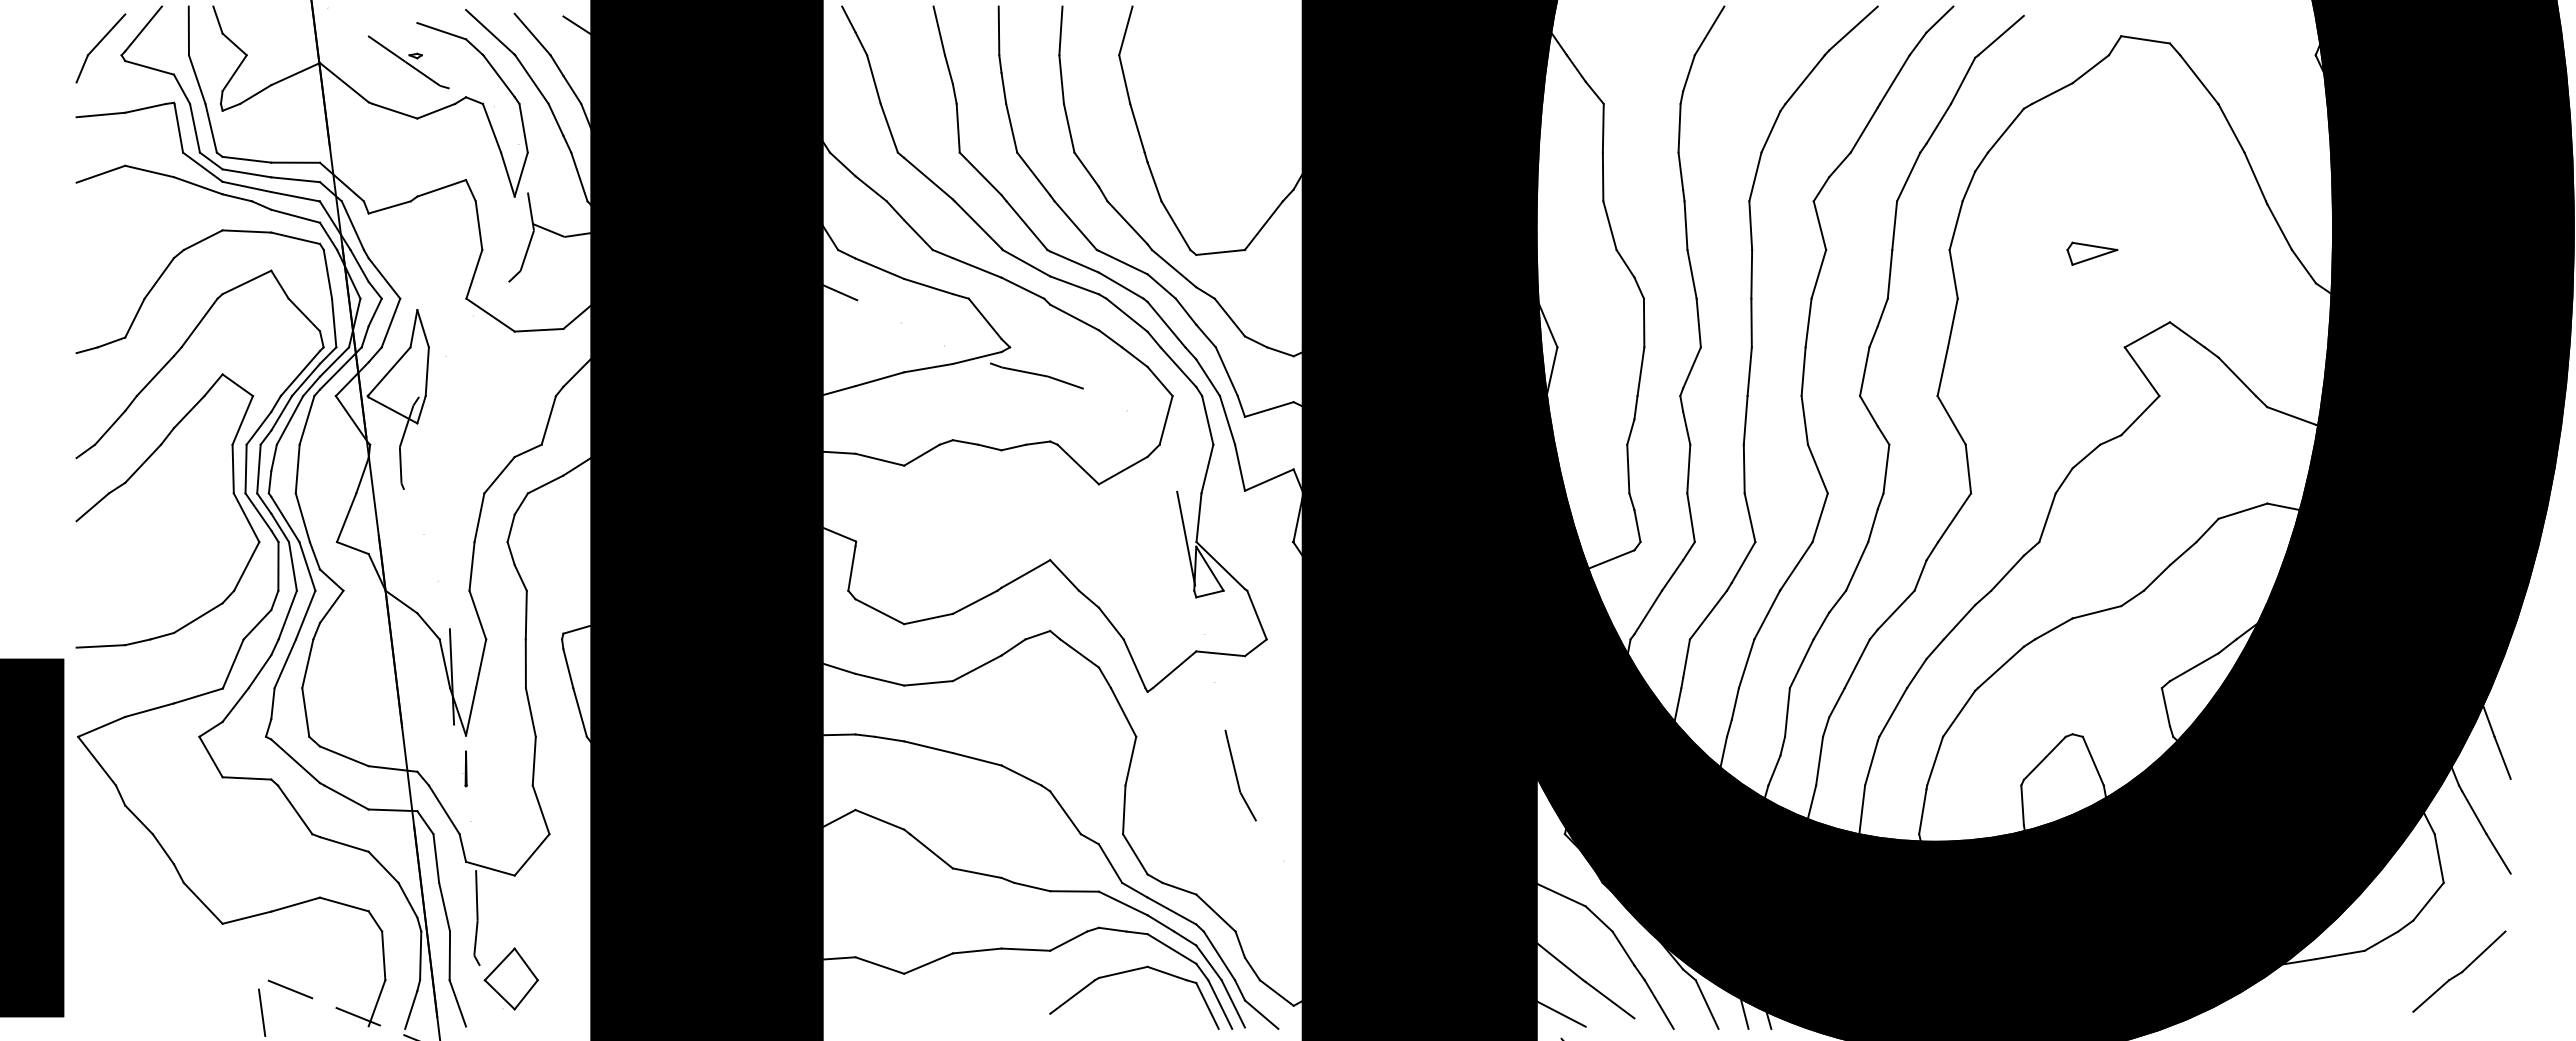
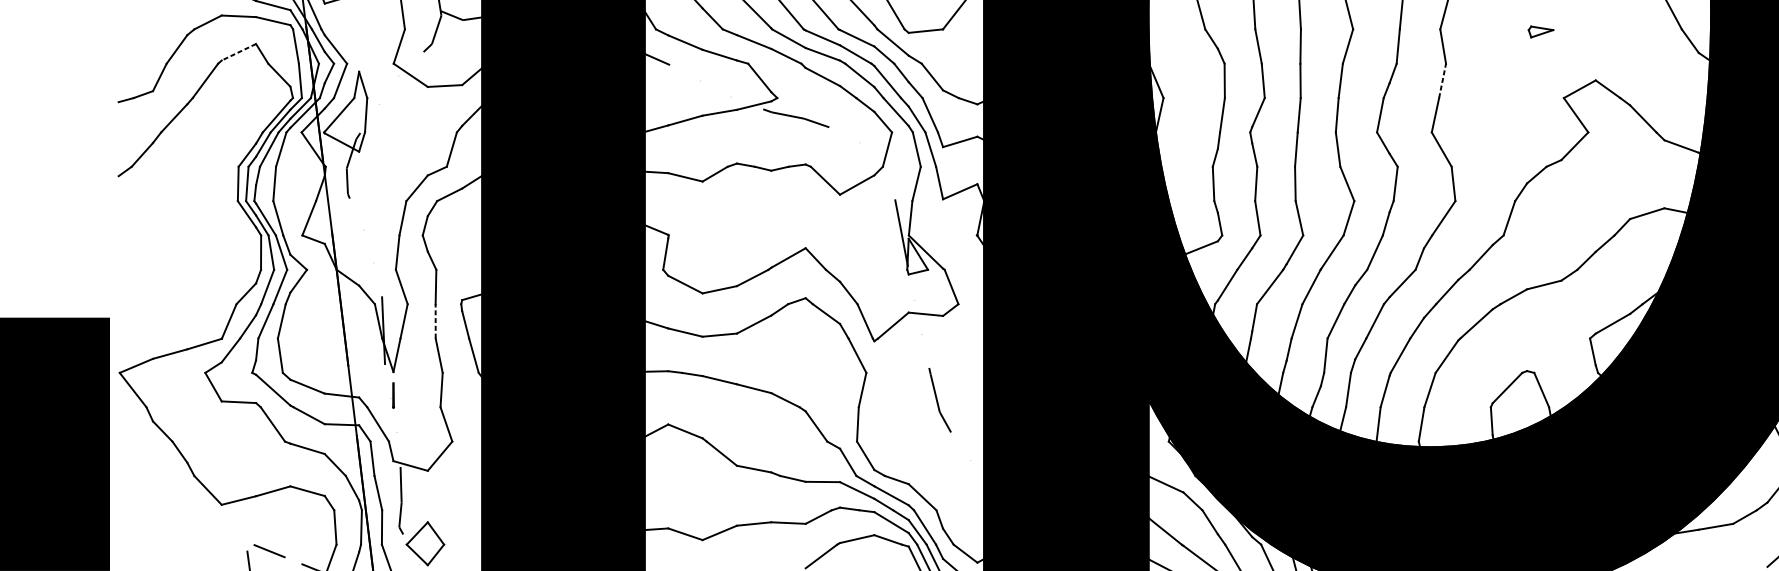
part: (2092, 253) -> (1541, 31), size x0.7
line: (246, 282) -> (238, 52), solid -> dashed
line: (1952, 323) -> (1442, 81), solid -> dashed
part: (133, 475) -> (158, 188), removed
line: (525, 663) -> (435, 321), solid -> dashed

